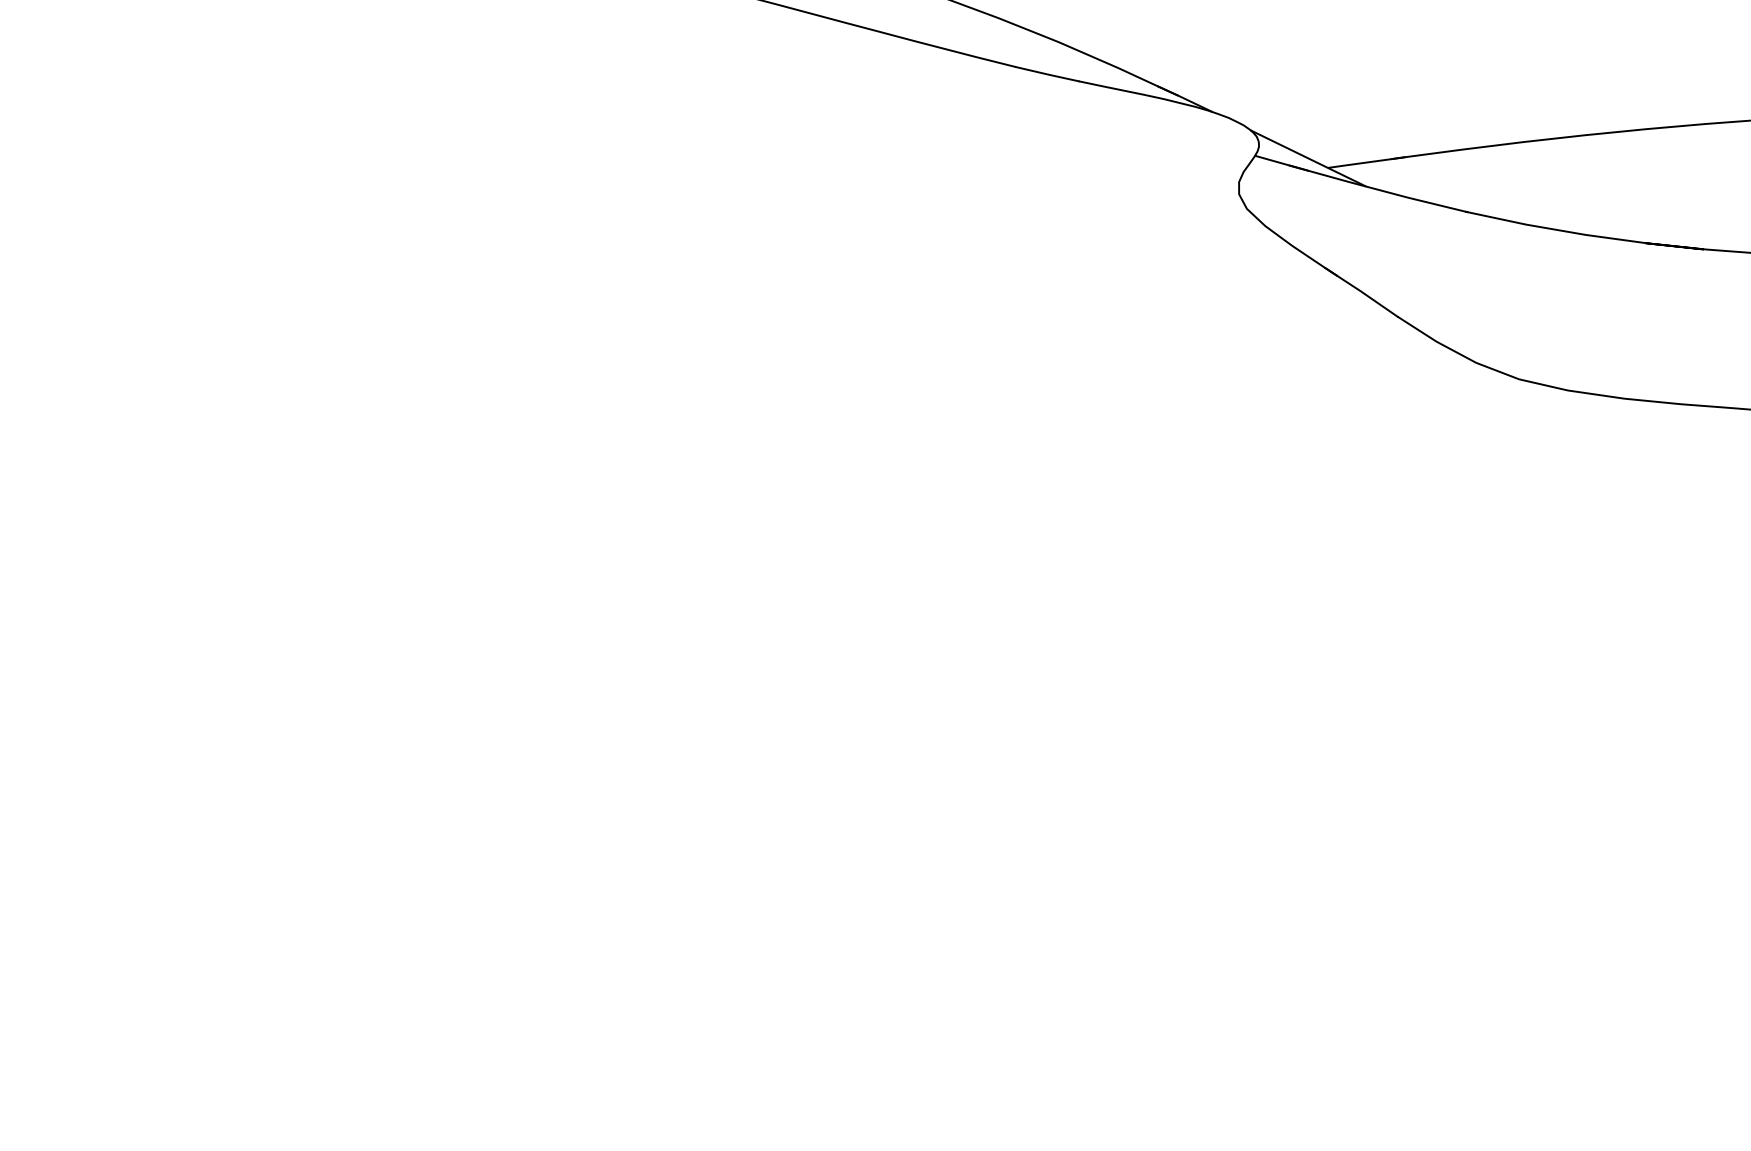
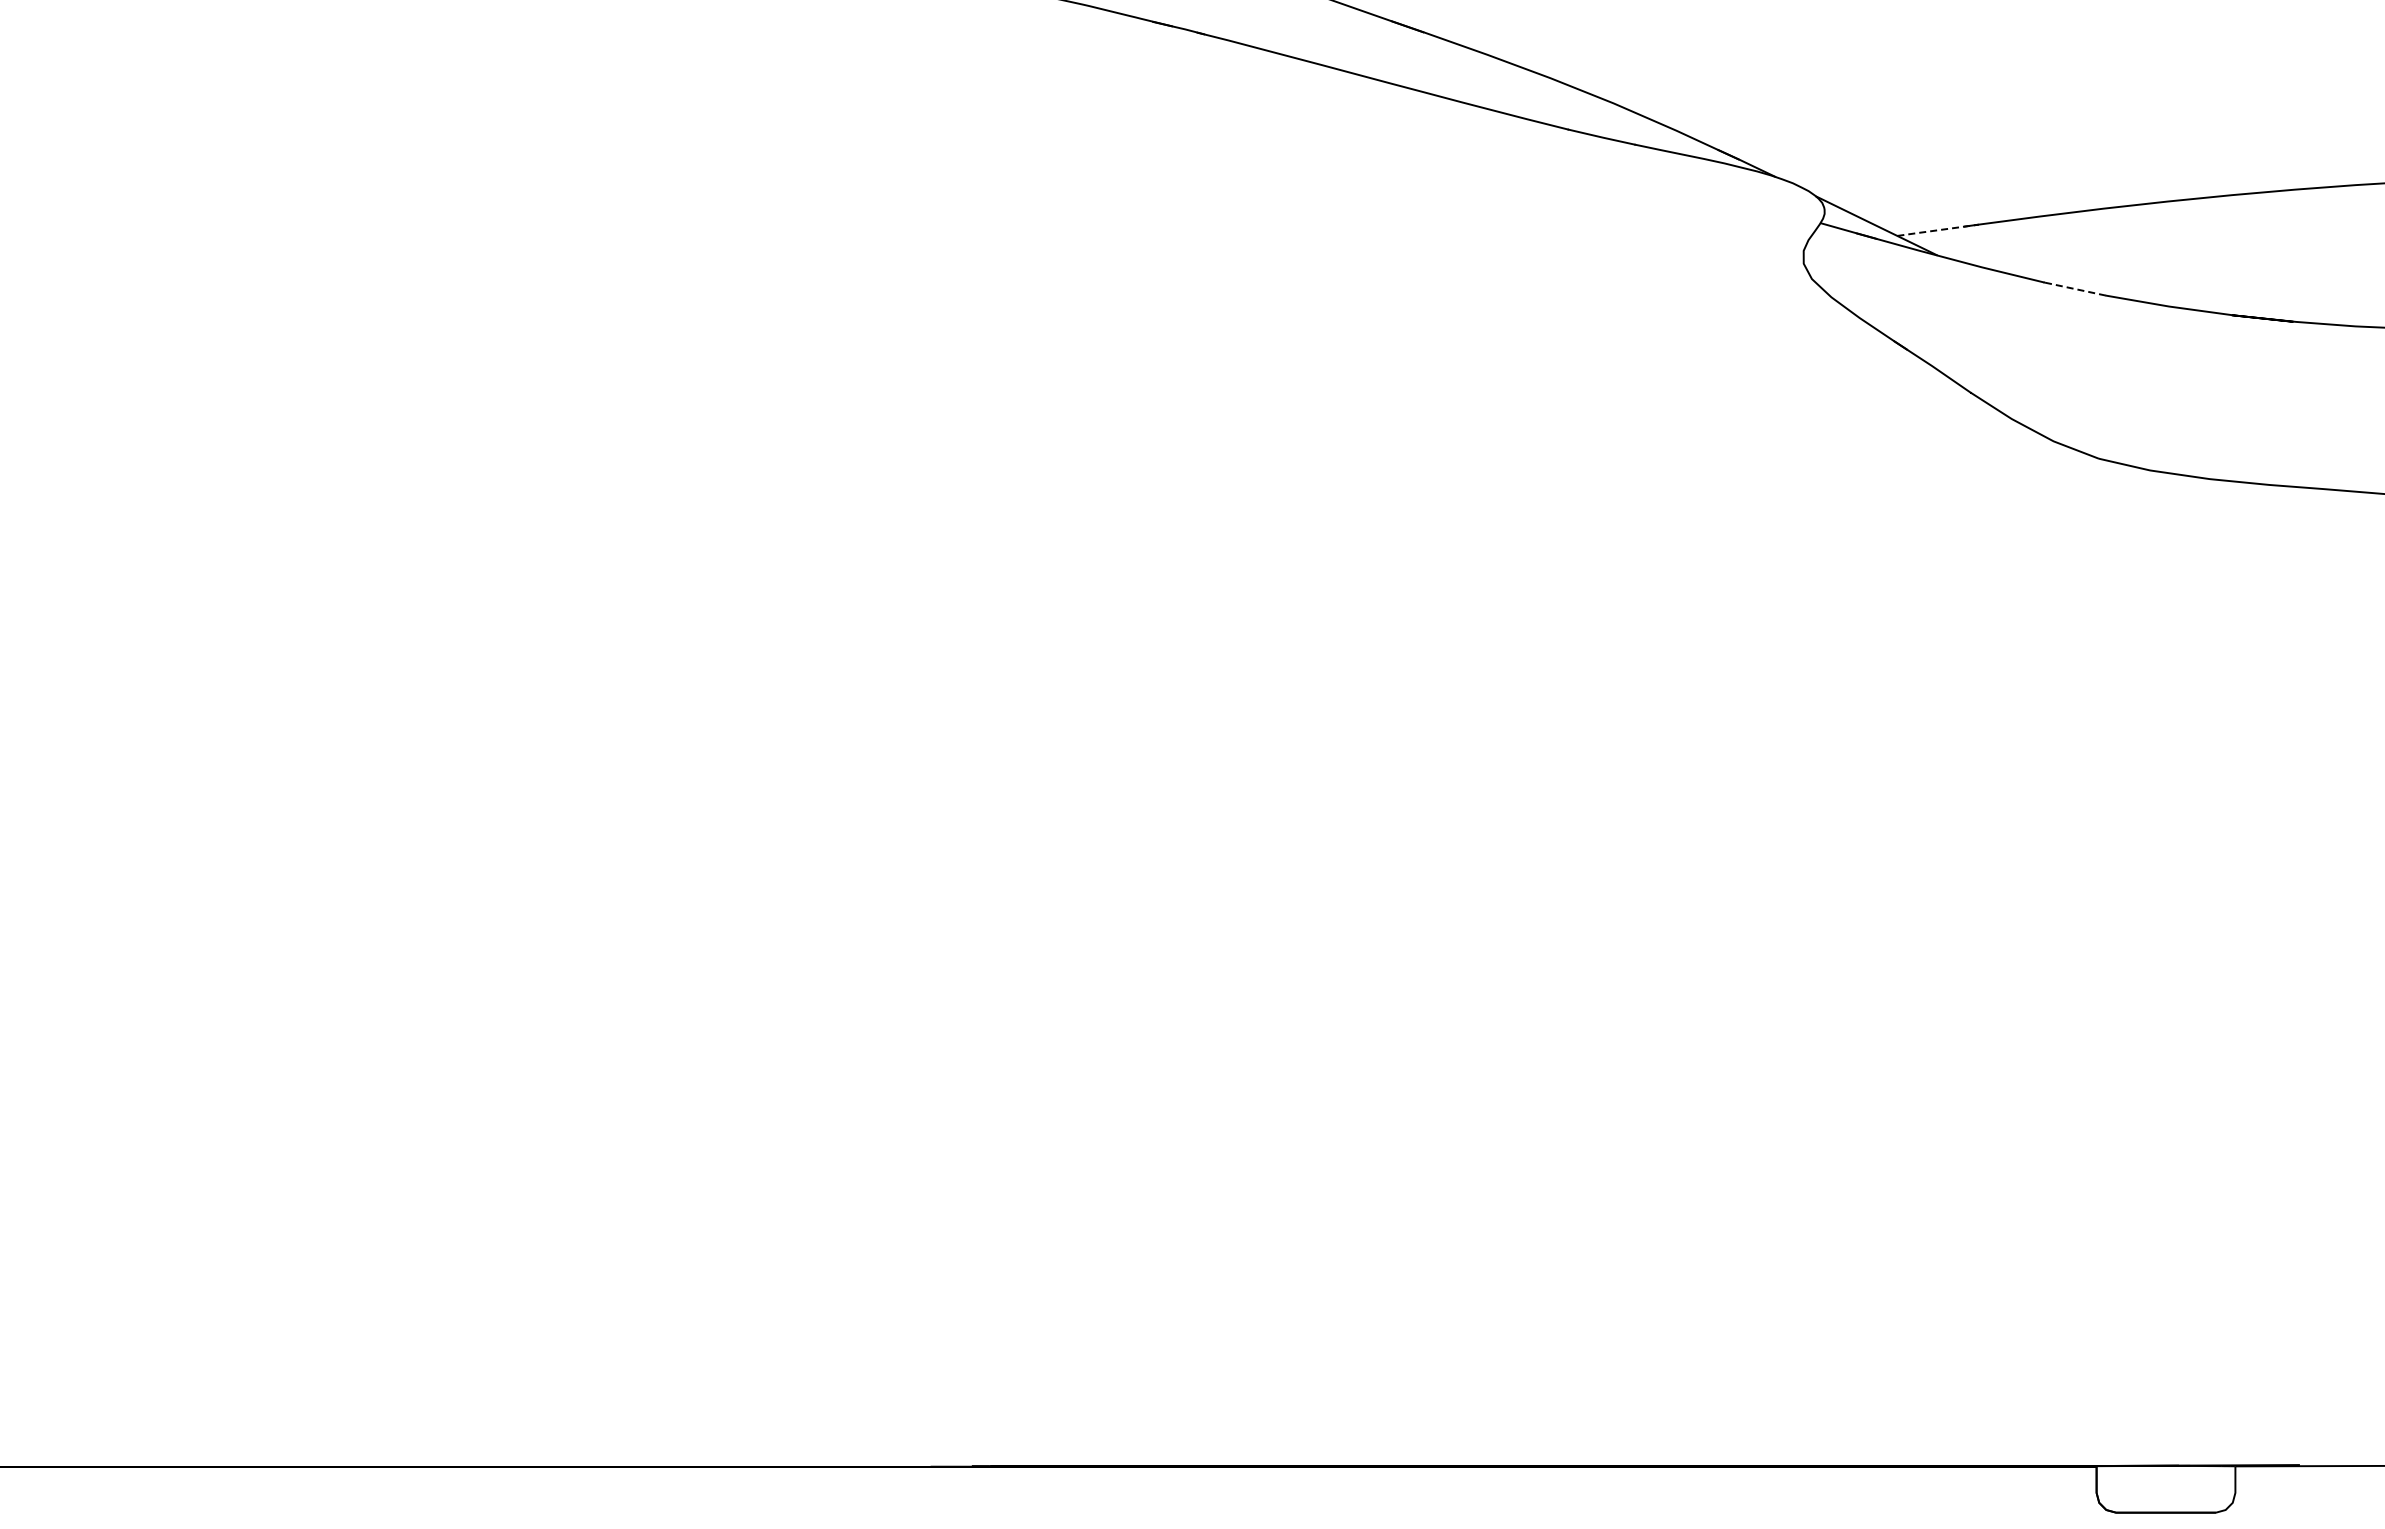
line: (1366, 162) -> (1937, 230), solid -> dashed
line: (1493, 217) -> (2071, 288), solid -> dashed

